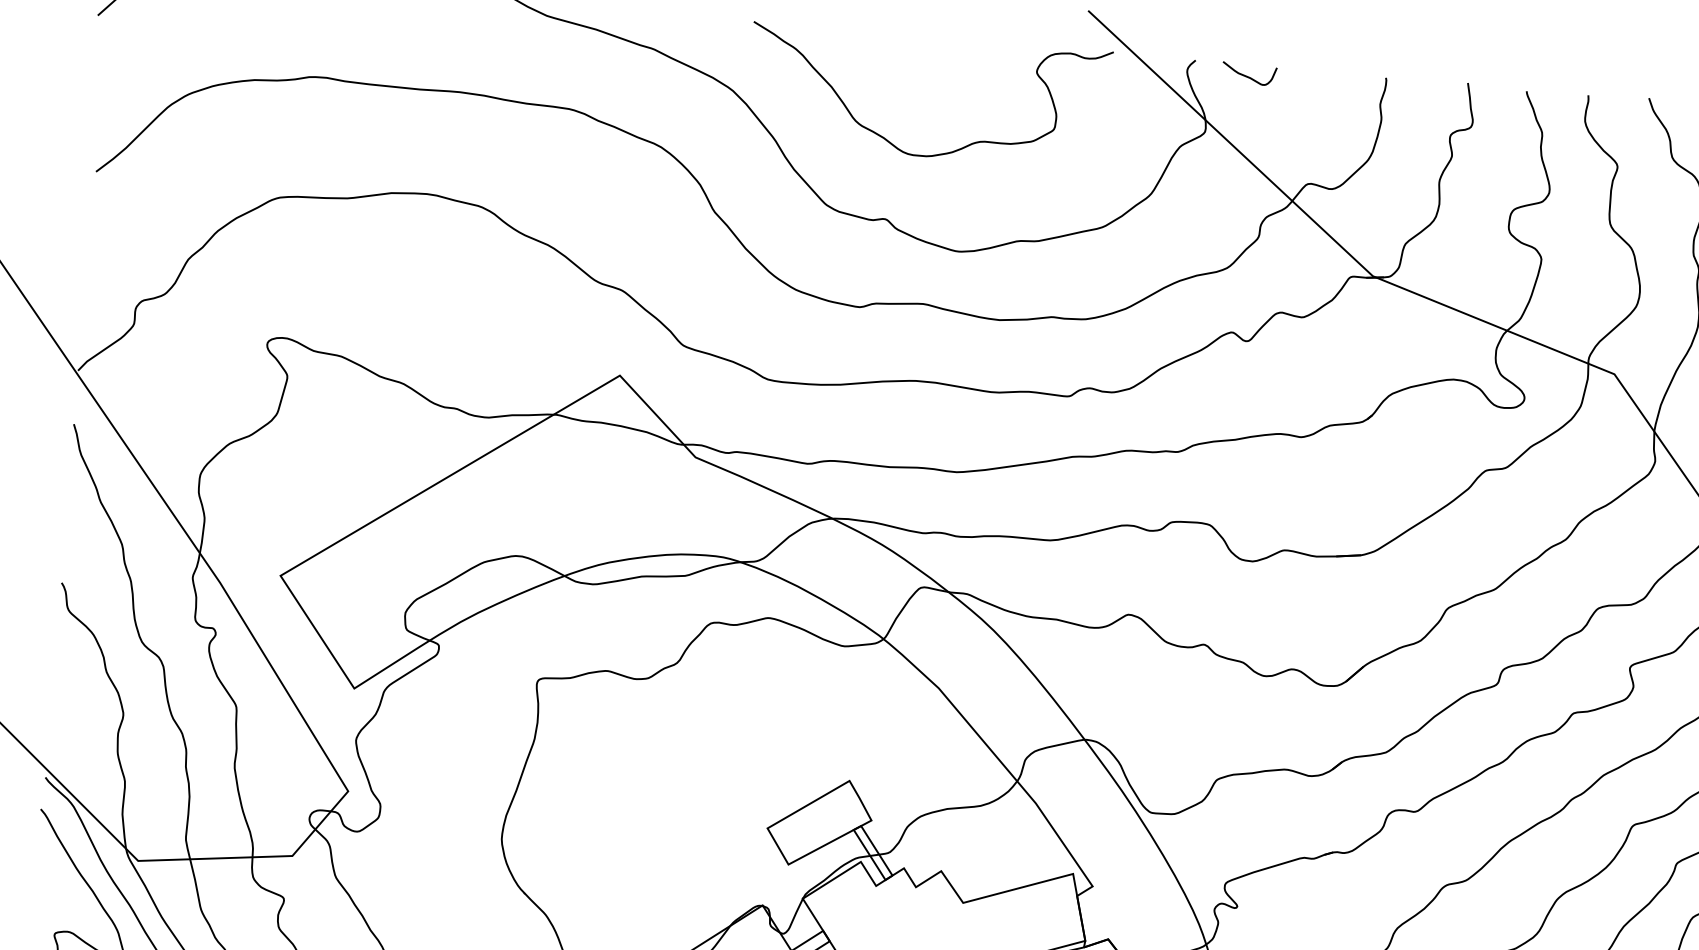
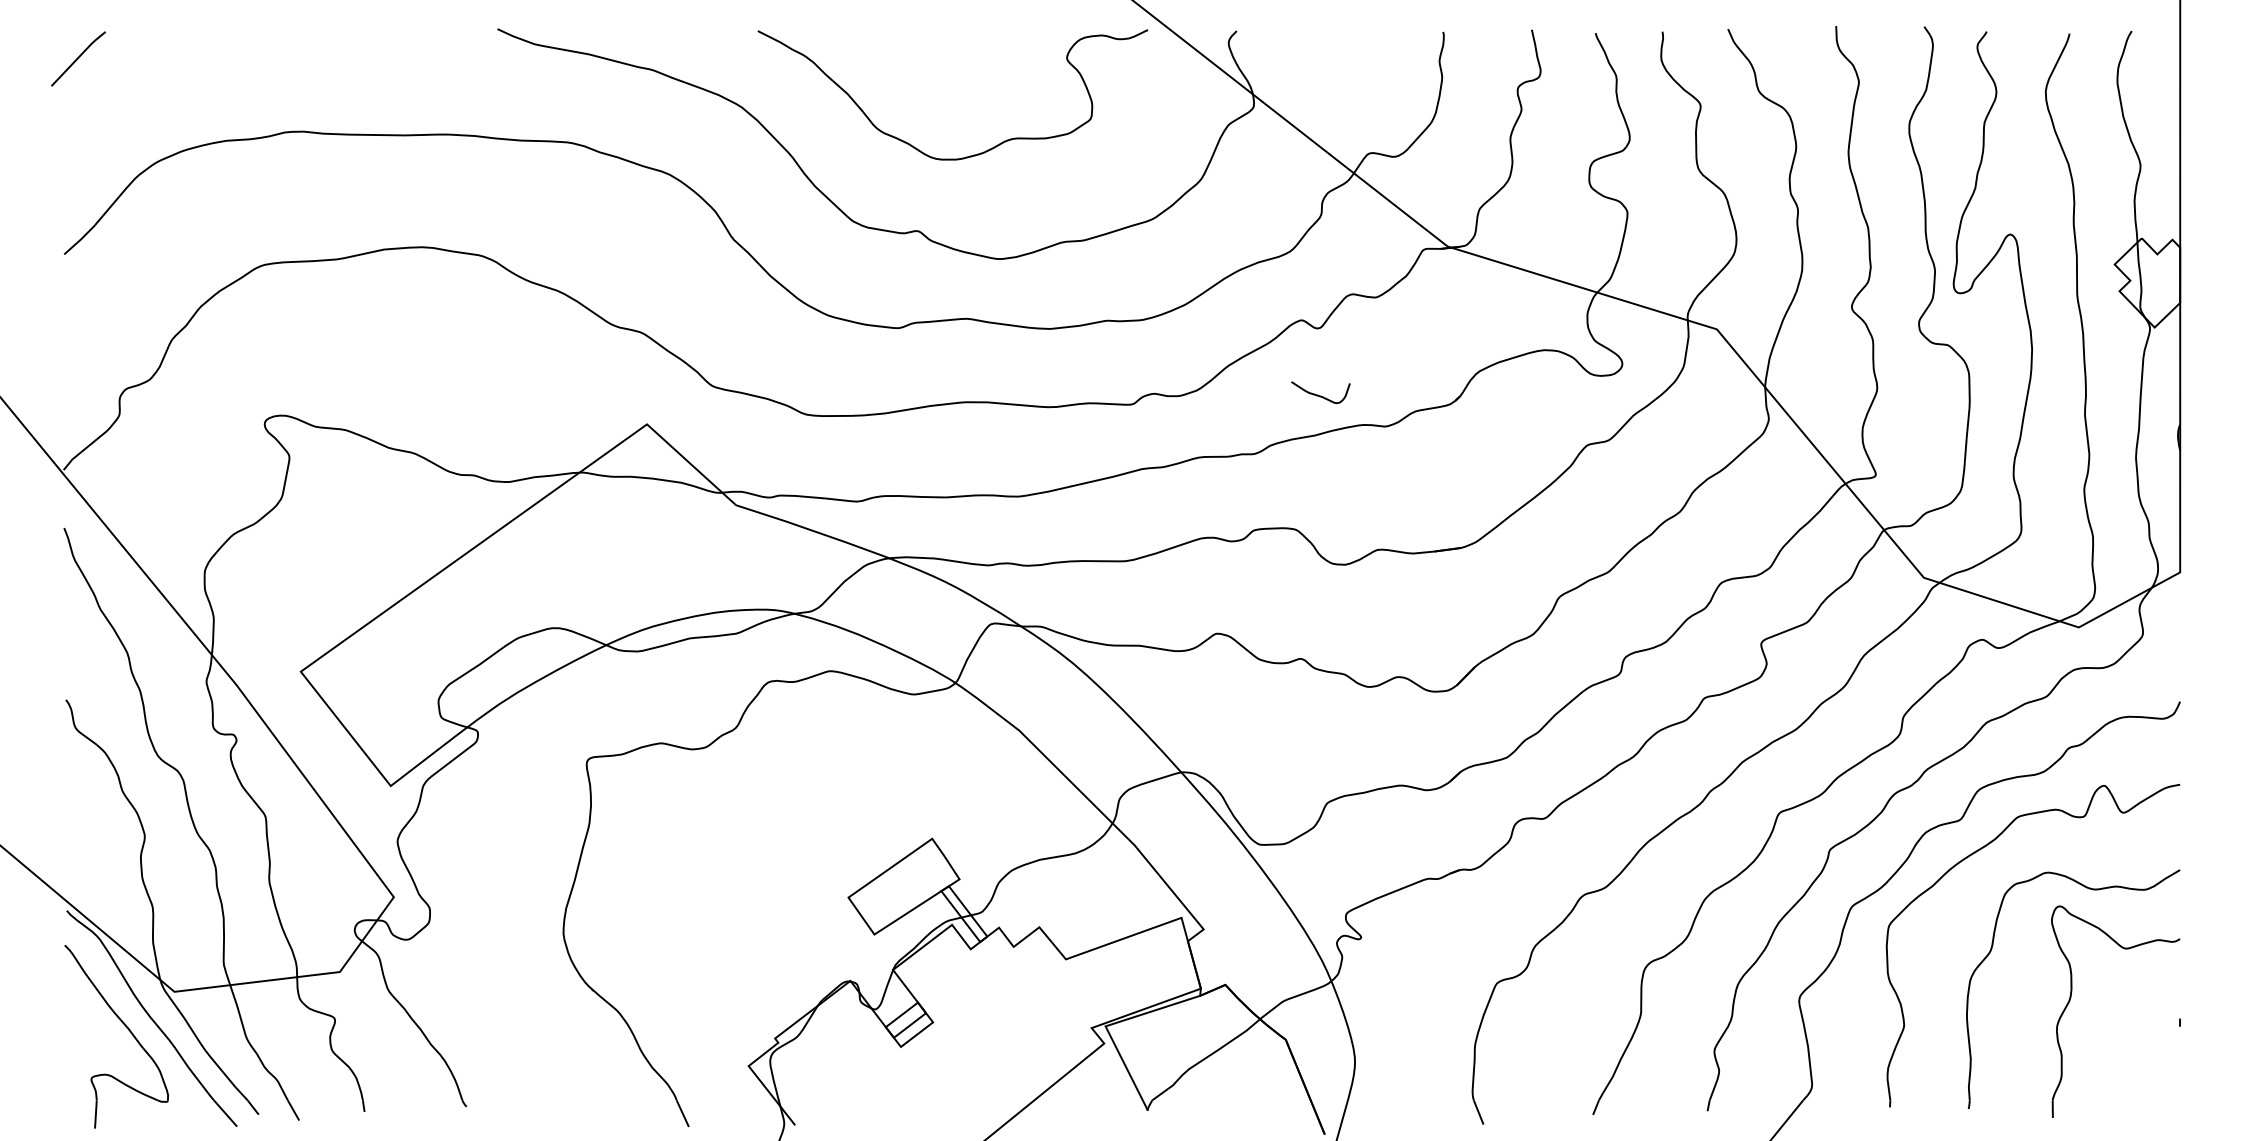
curve: (1247, 75) -> (1318, 394), moved

